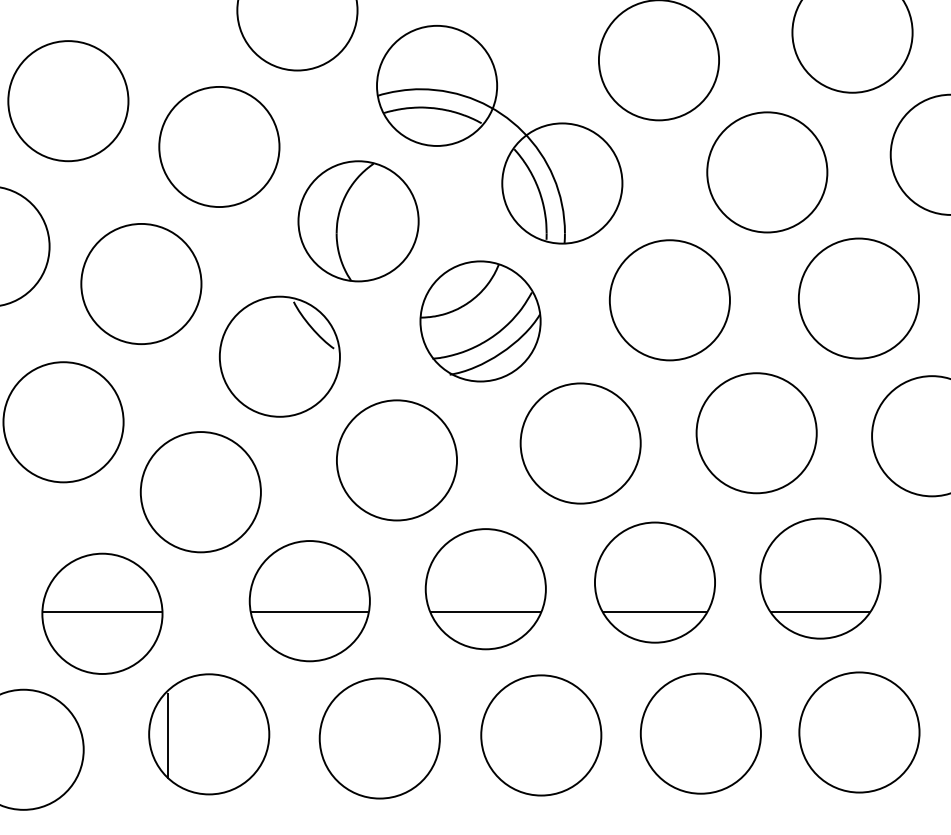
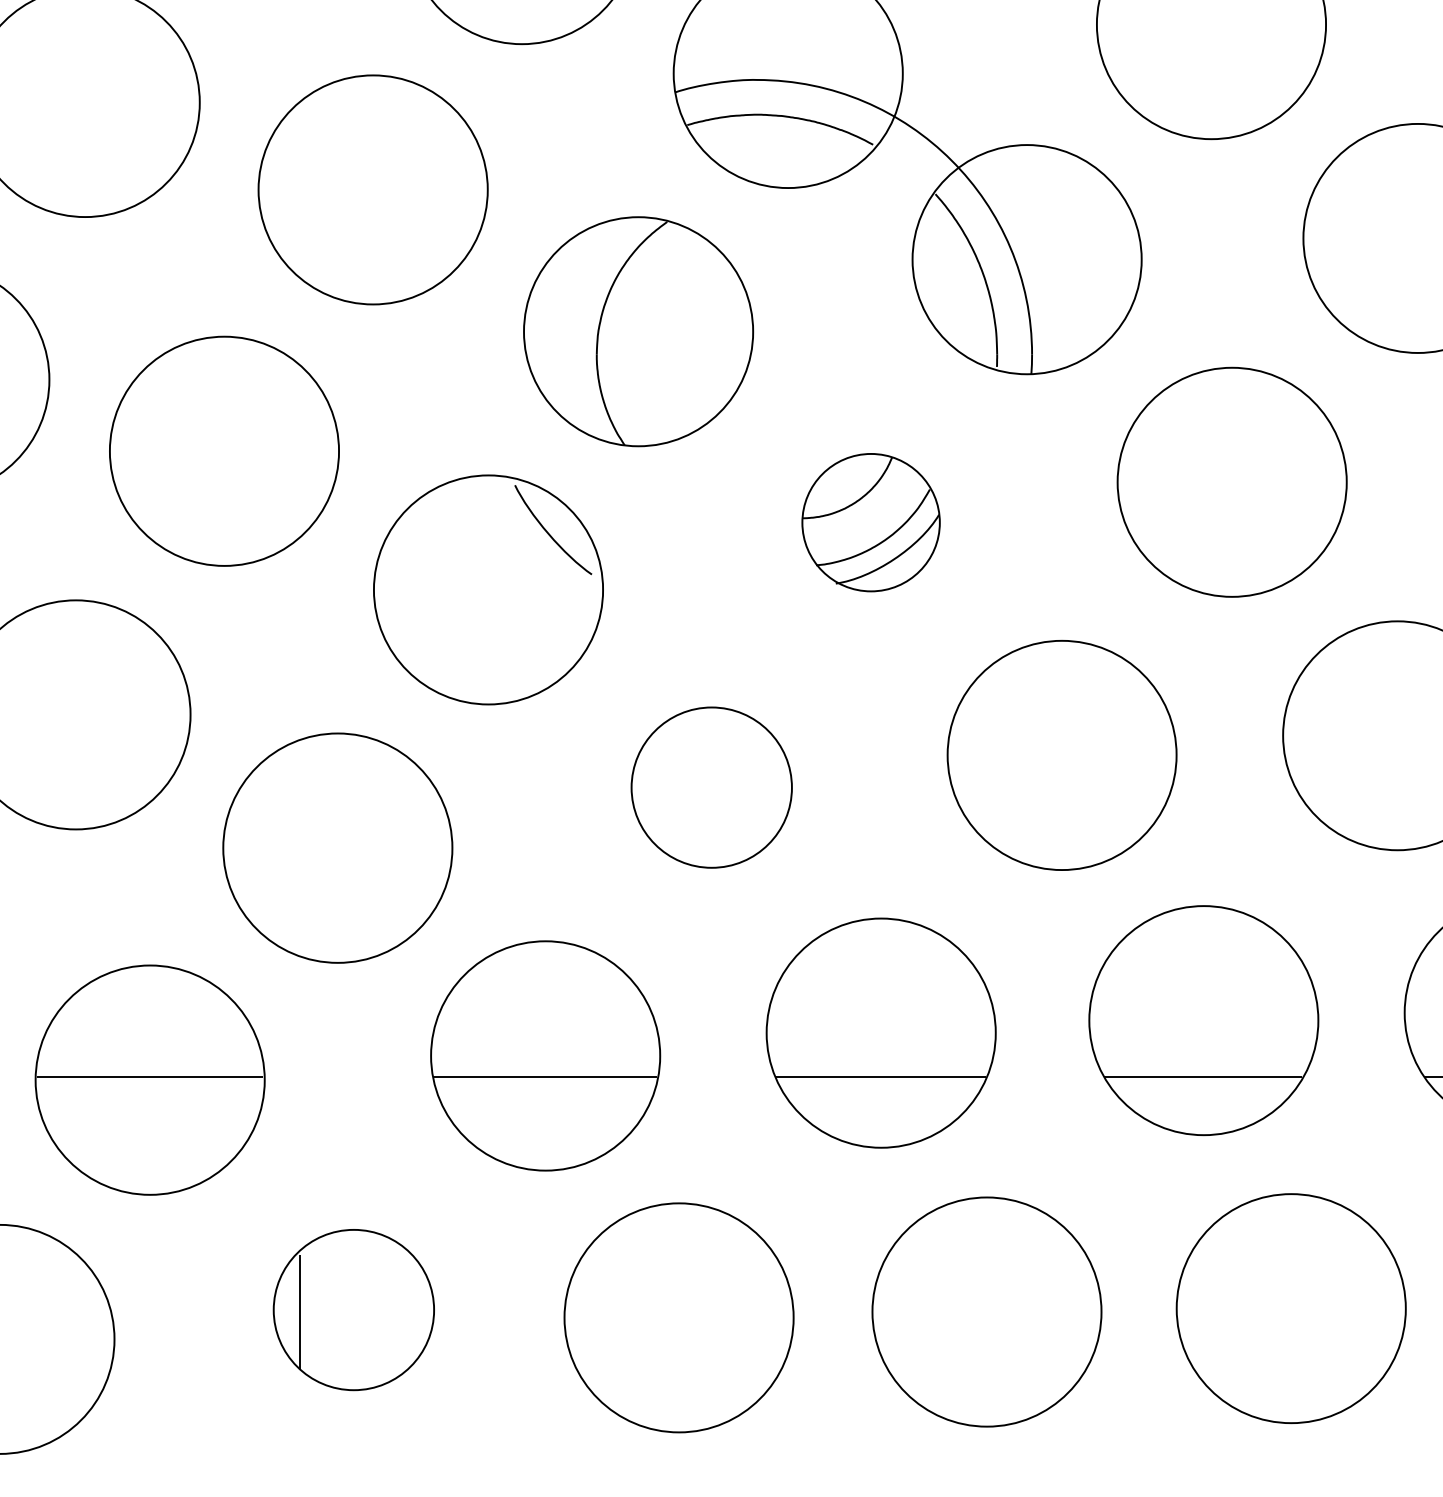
part: (480, 321) -> (871, 522), size x0.6
part: (396, 460) -> (710, 787), size x0.7
part: (209, 734) -> (354, 1310), size x0.7

